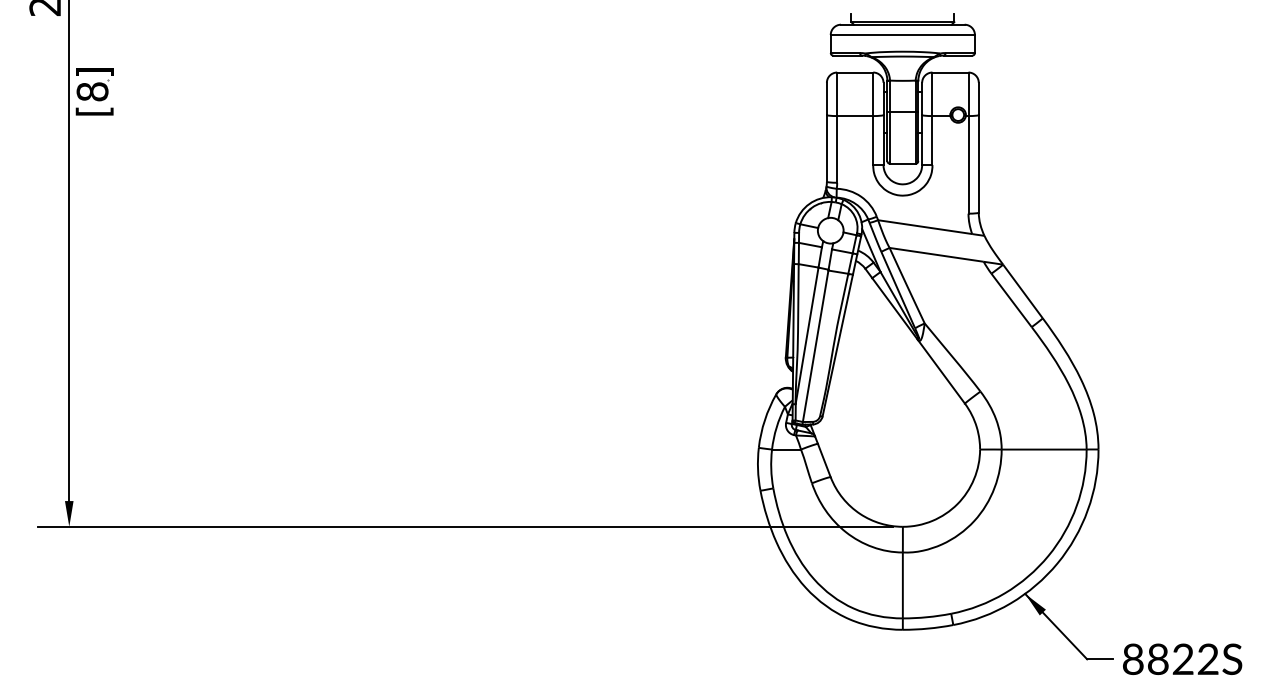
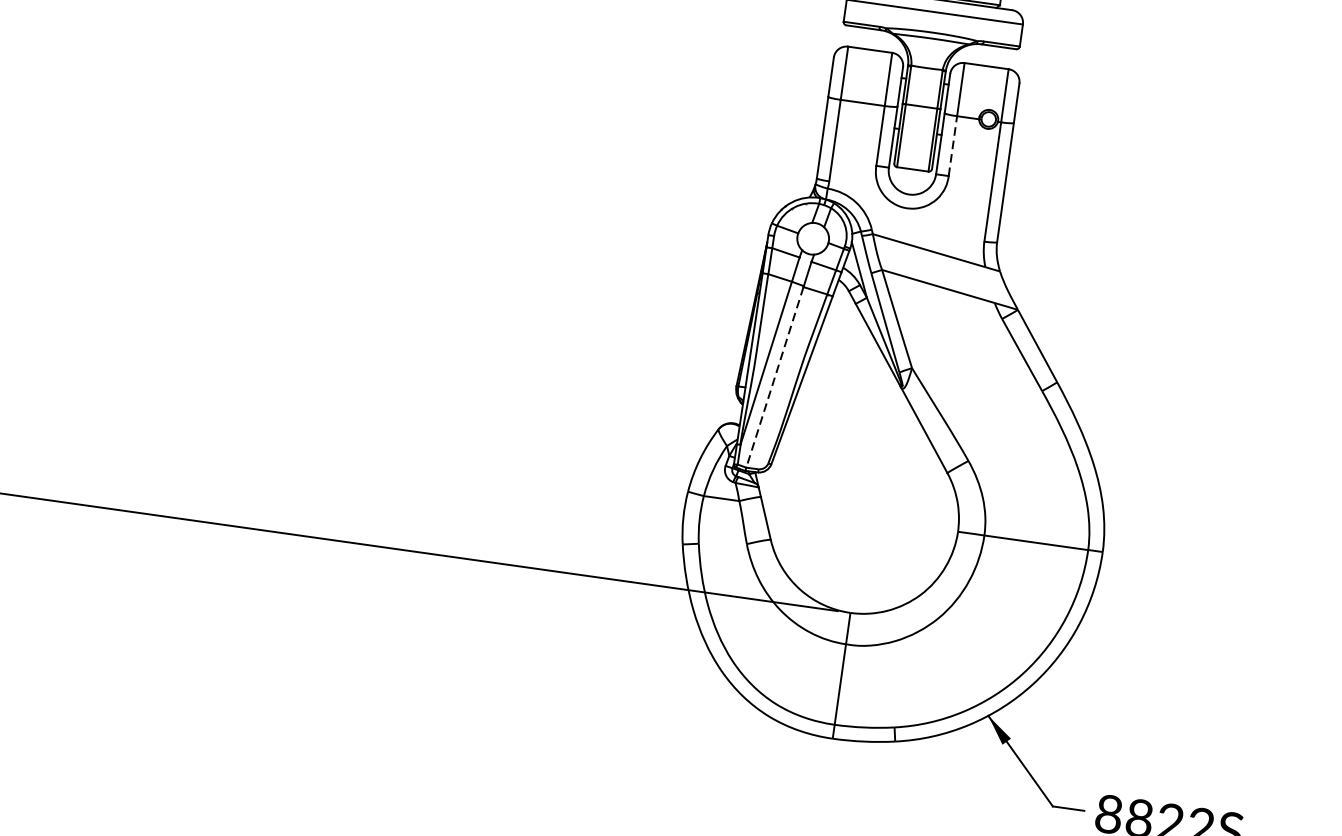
line: (932, 140) -> (952, 146), solid -> dashed
line: (815, 346) -> (774, 377), solid -> dashed

